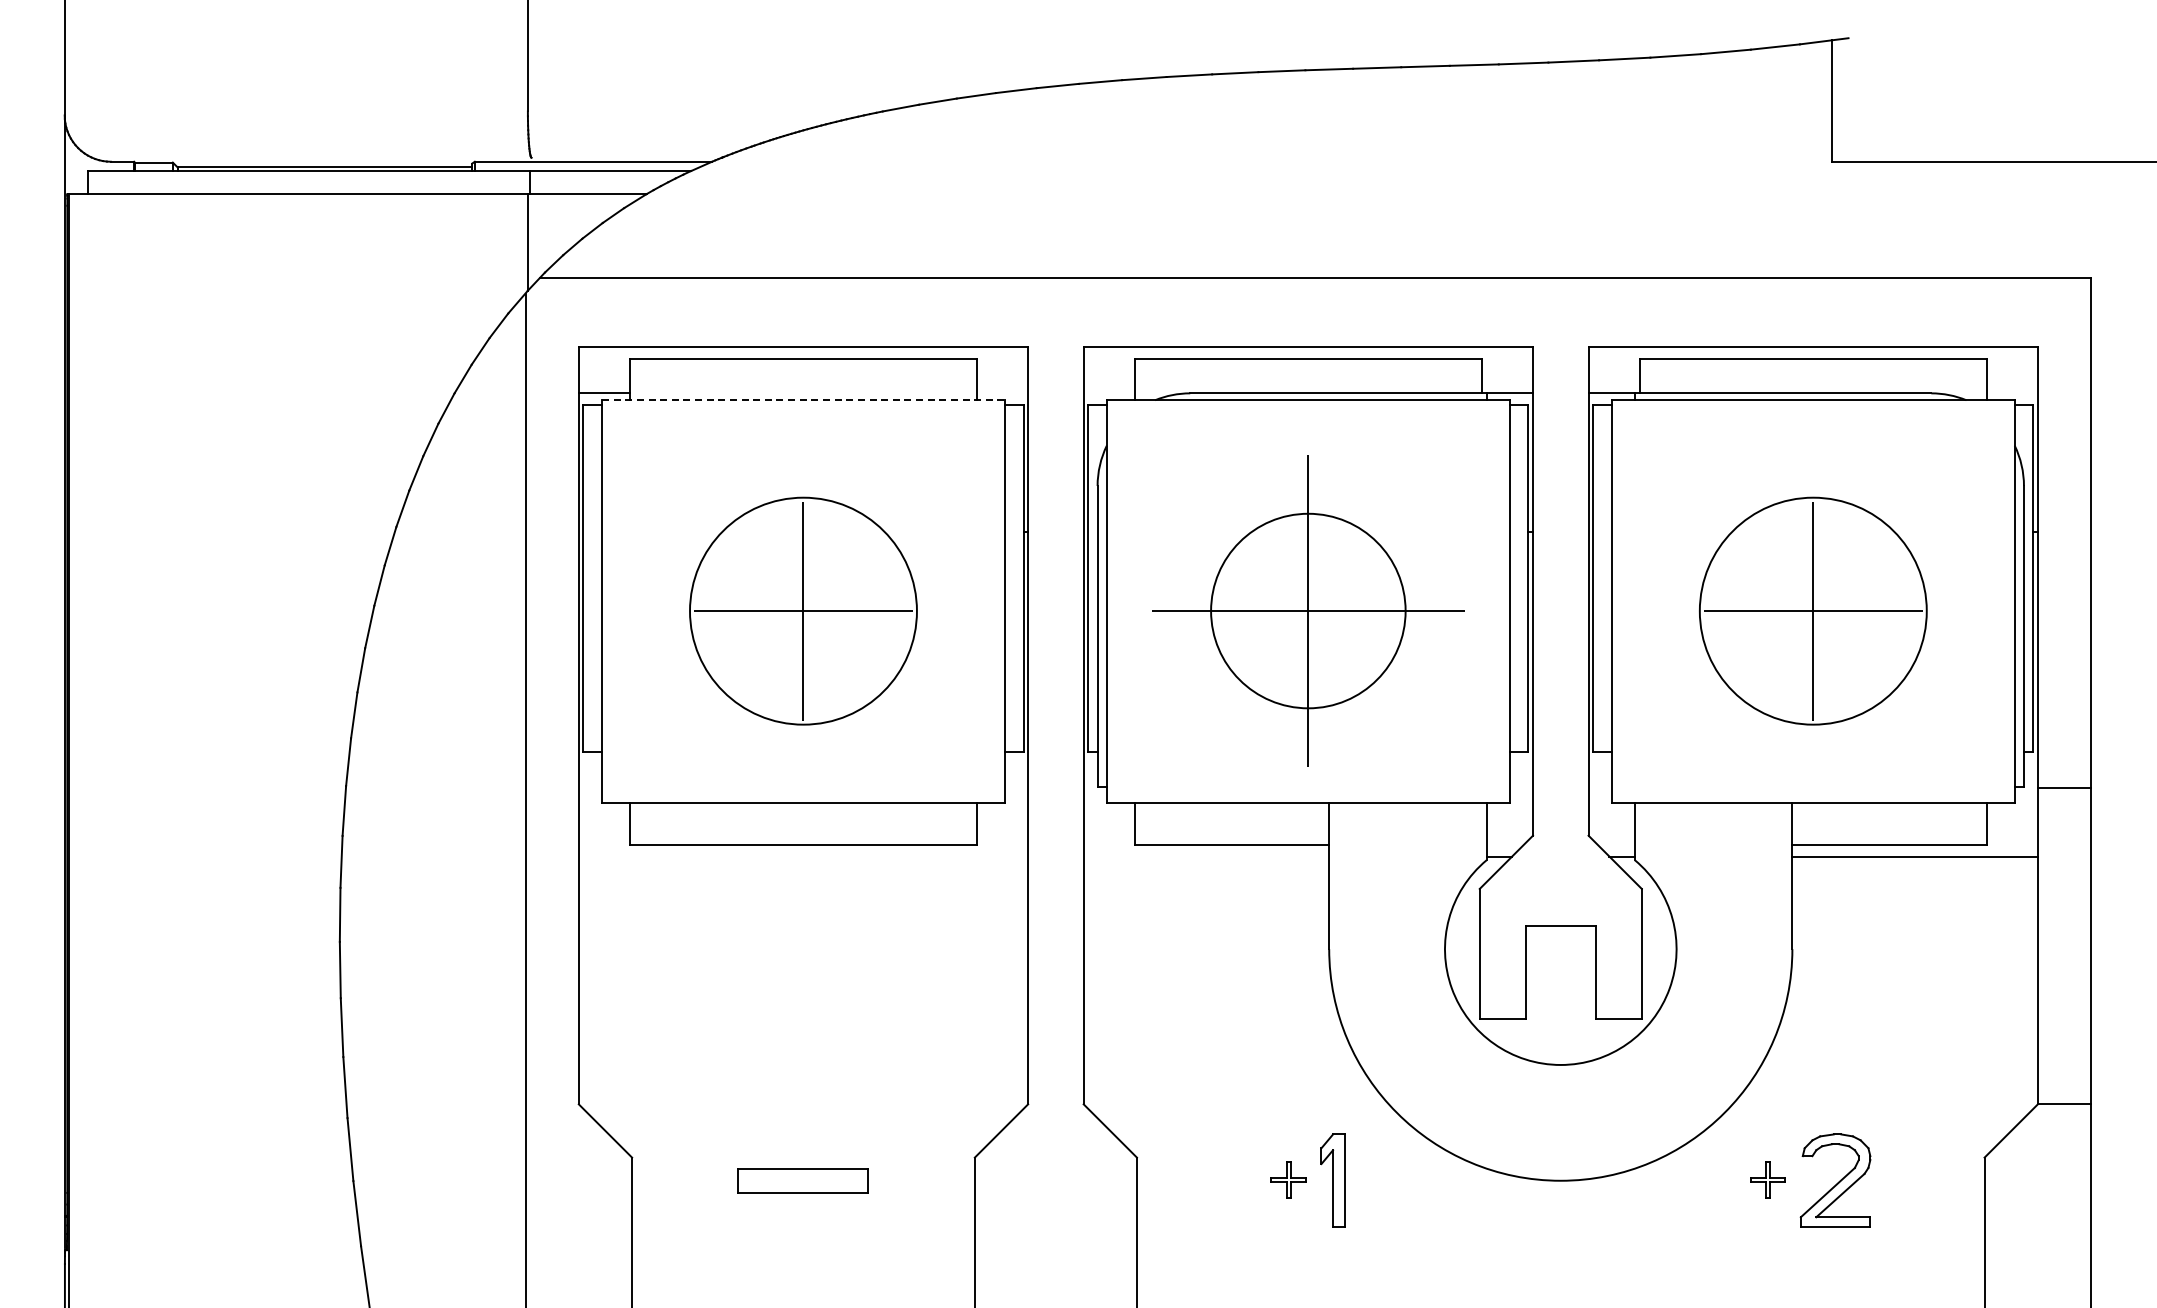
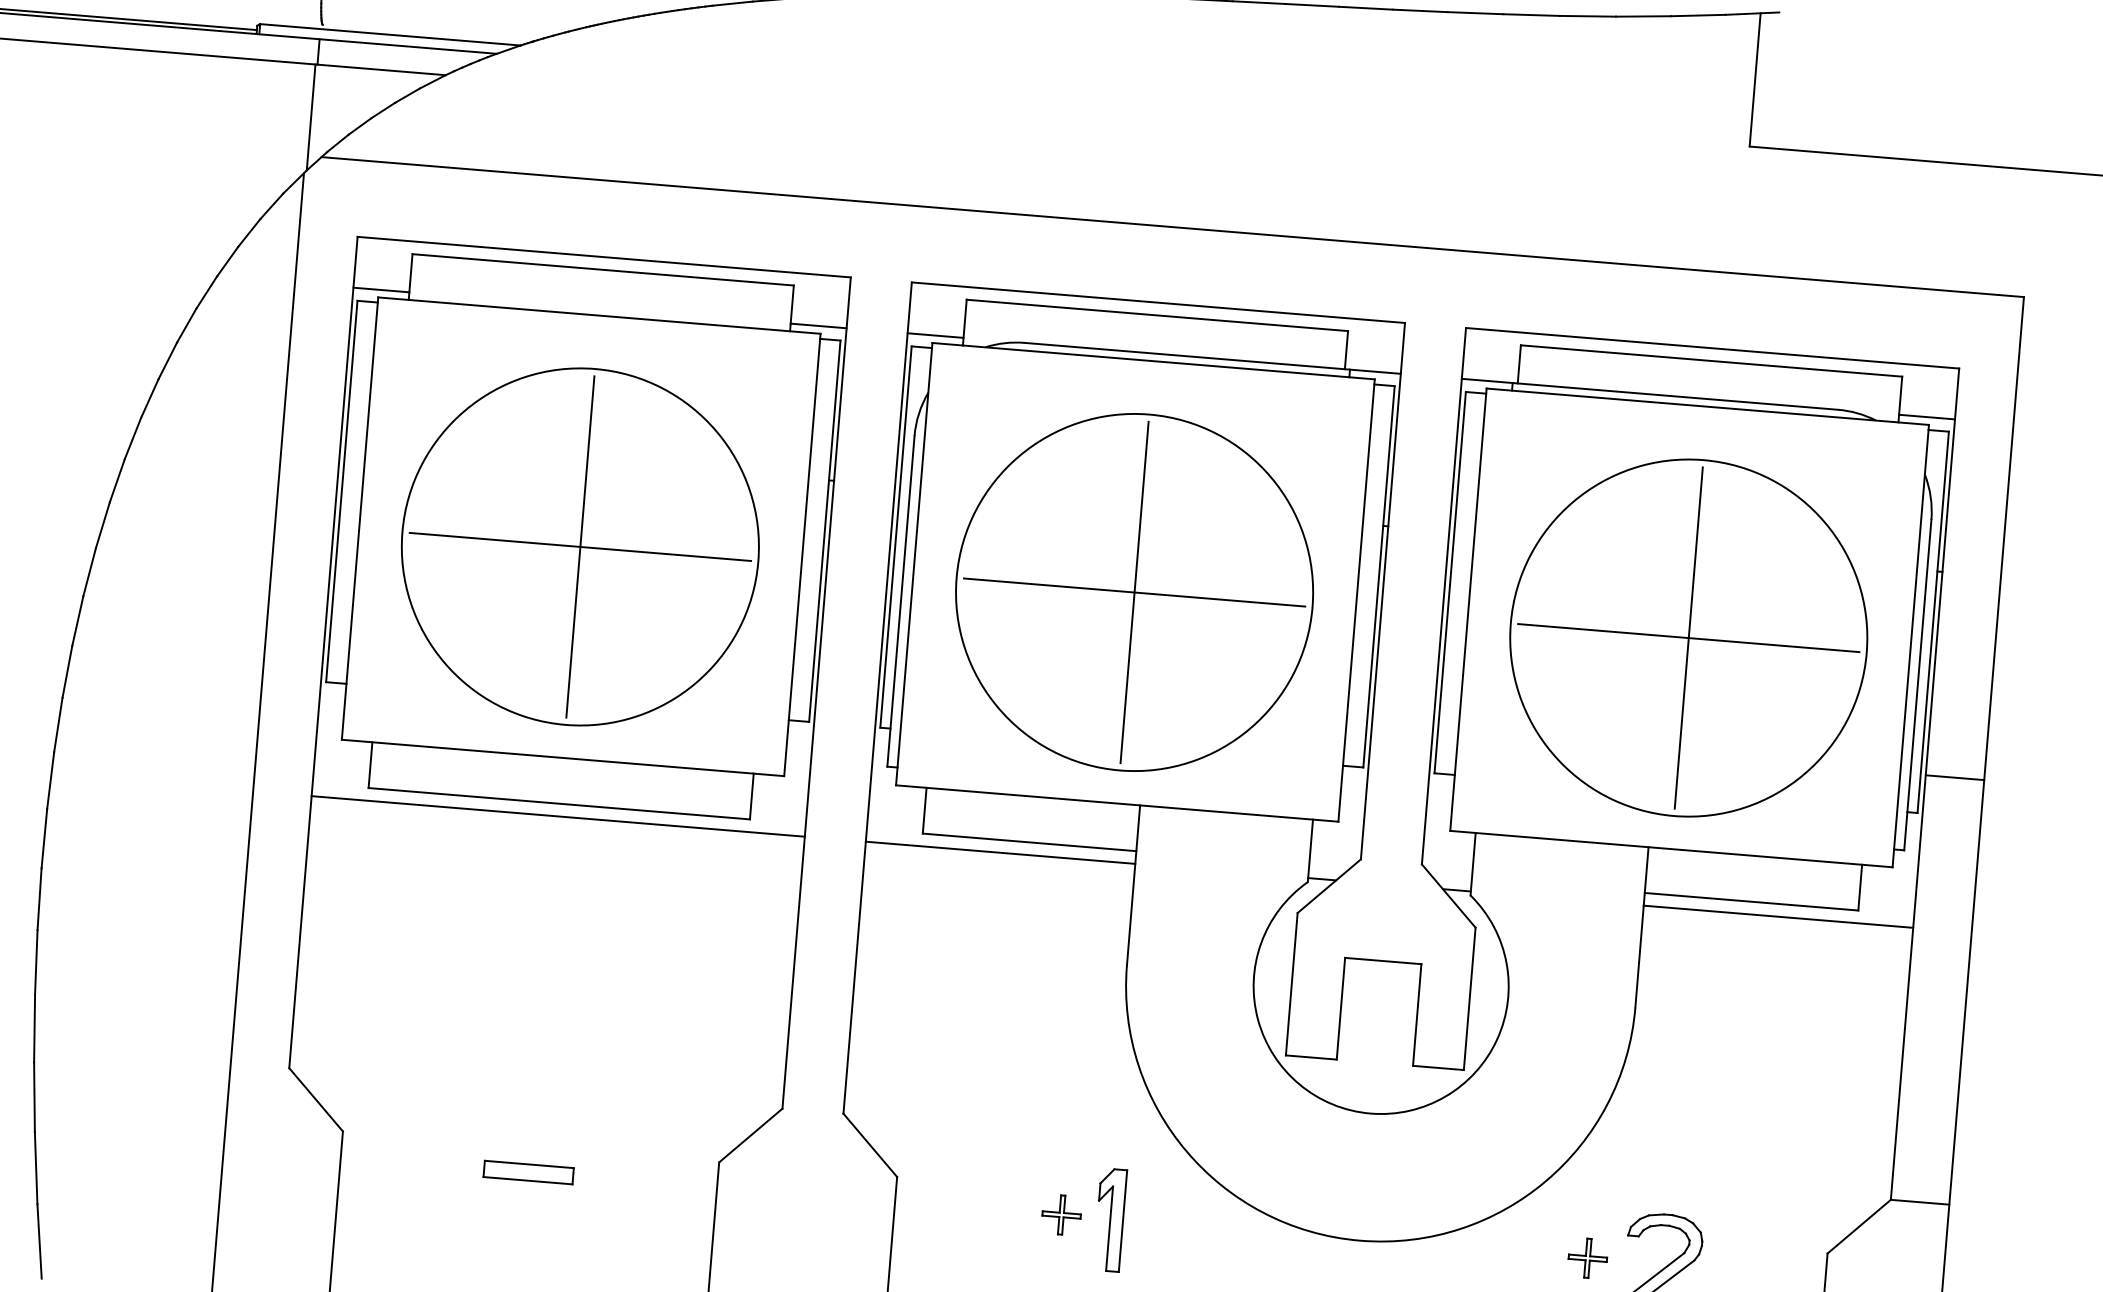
line: (1002, 393) -> (818, 326), added
line: (1108, 393) -> (934, 335), added
line: (2011, 393) -> (1926, 417), added
line: (803, 400) -> (599, 315), dashed -> solid
circle: (1308, 610) -> (1134, 591), size x1.67
part: (803, 611) -> (580, 547), size x1.43
part: (1813, 611) -> (1689, 638), size x1.43
line: (2064, 787) -> (1954, 777), moved
line: (803, 856) -> (558, 816), added
line: (1206, 856) -> (1000, 852), added
part: (803, 1180) -> (529, 1172), size x0.62

